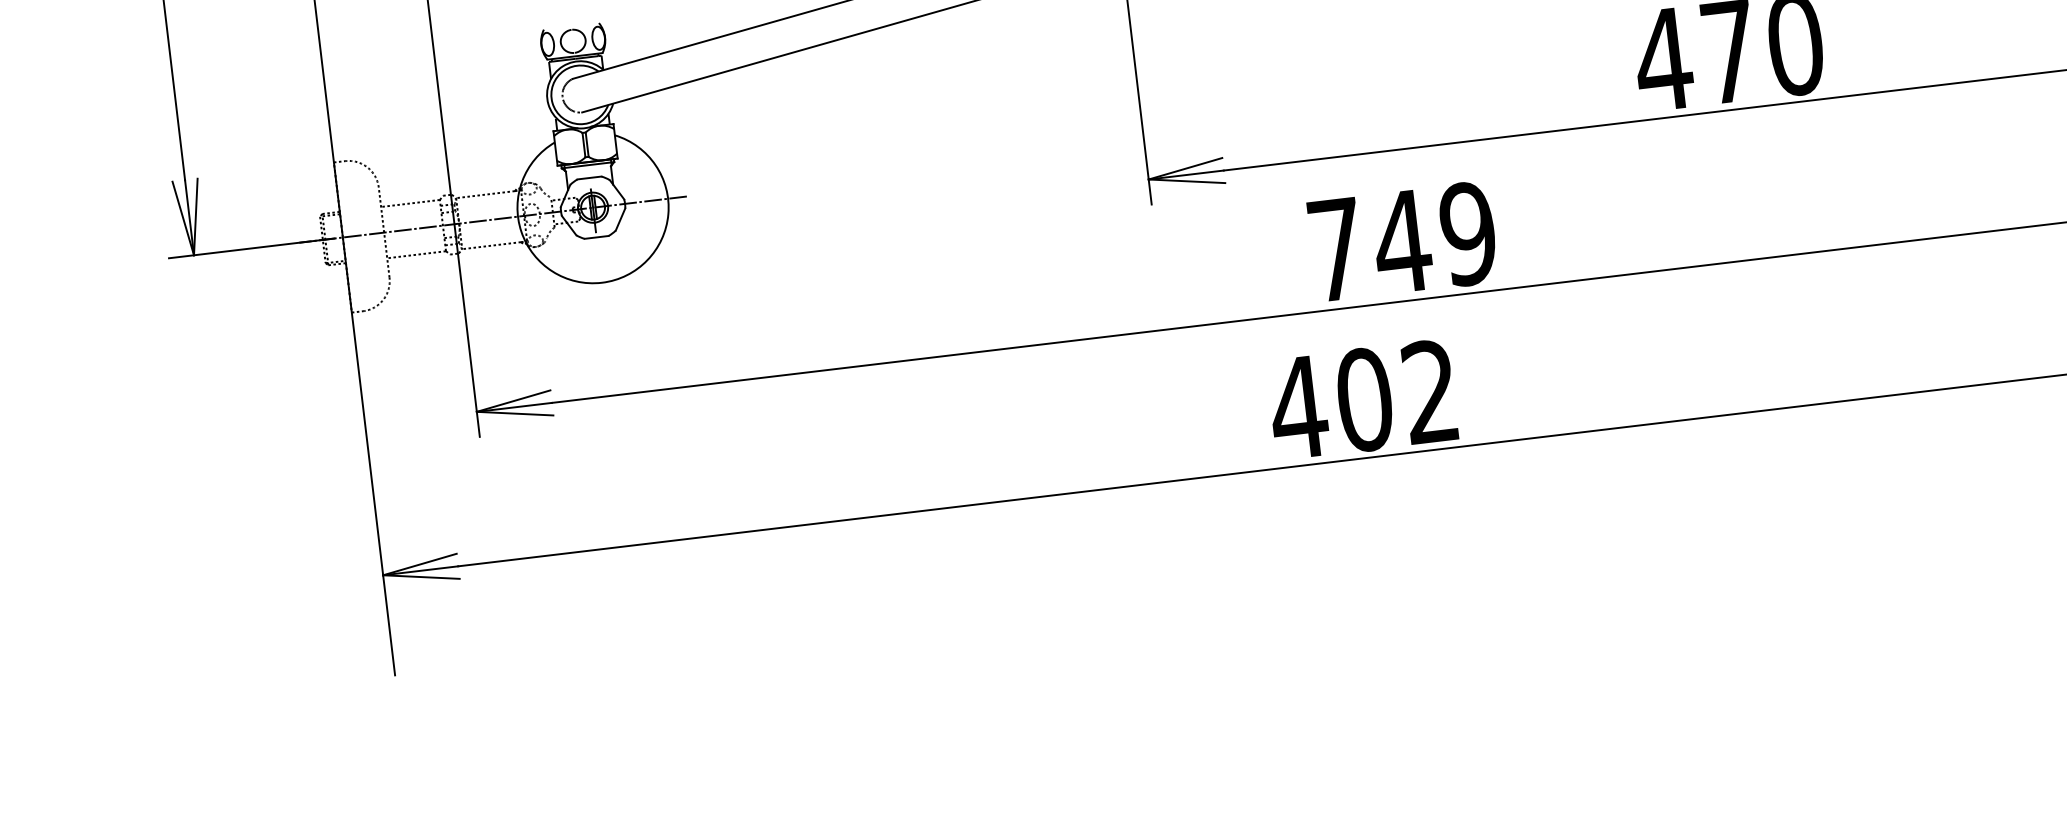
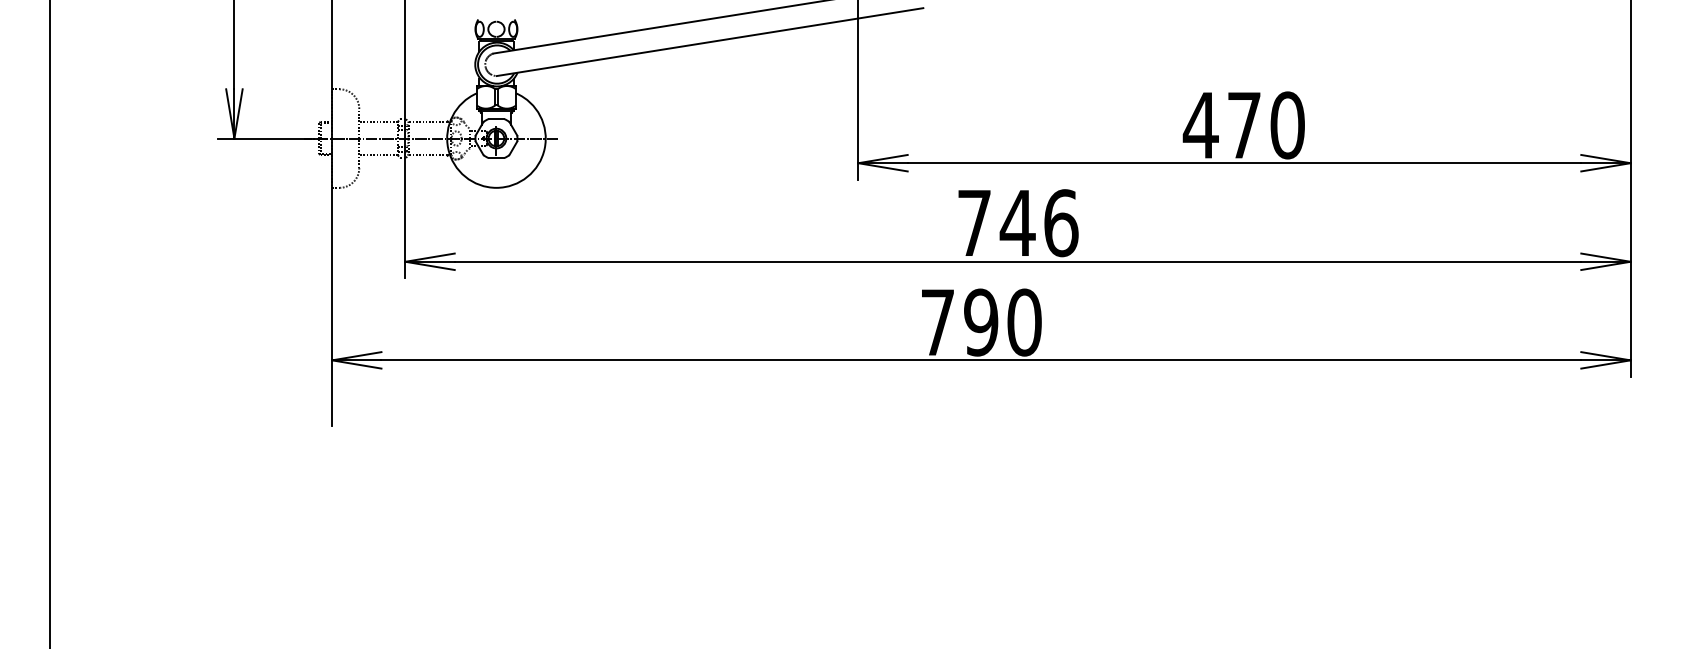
text: (1468, 234) -> (1061, 223), 749 -> 746
text: (1363, 399) -> (980, 322), 402 -> 790

